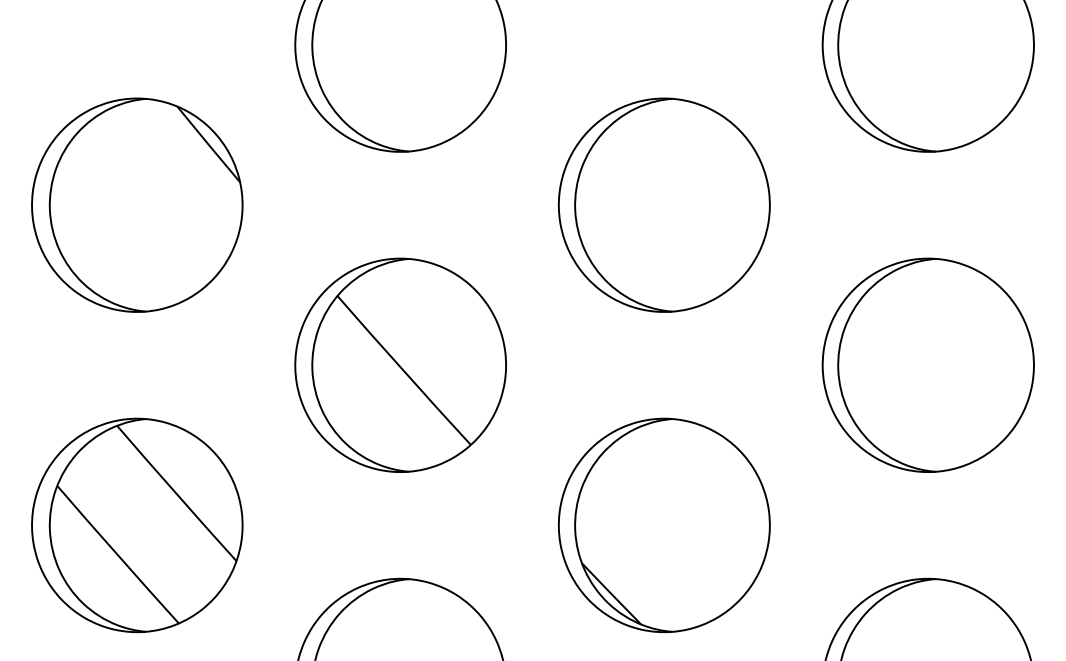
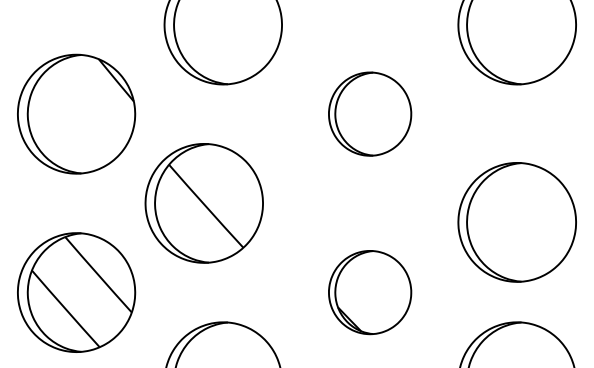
part: (663, 203) -> (369, 113), size x0.7
part: (399, 365) -> (203, 203), moved
part: (926, 365) -> (516, 222), moved
part: (663, 525) -> (369, 292), size x0.7

